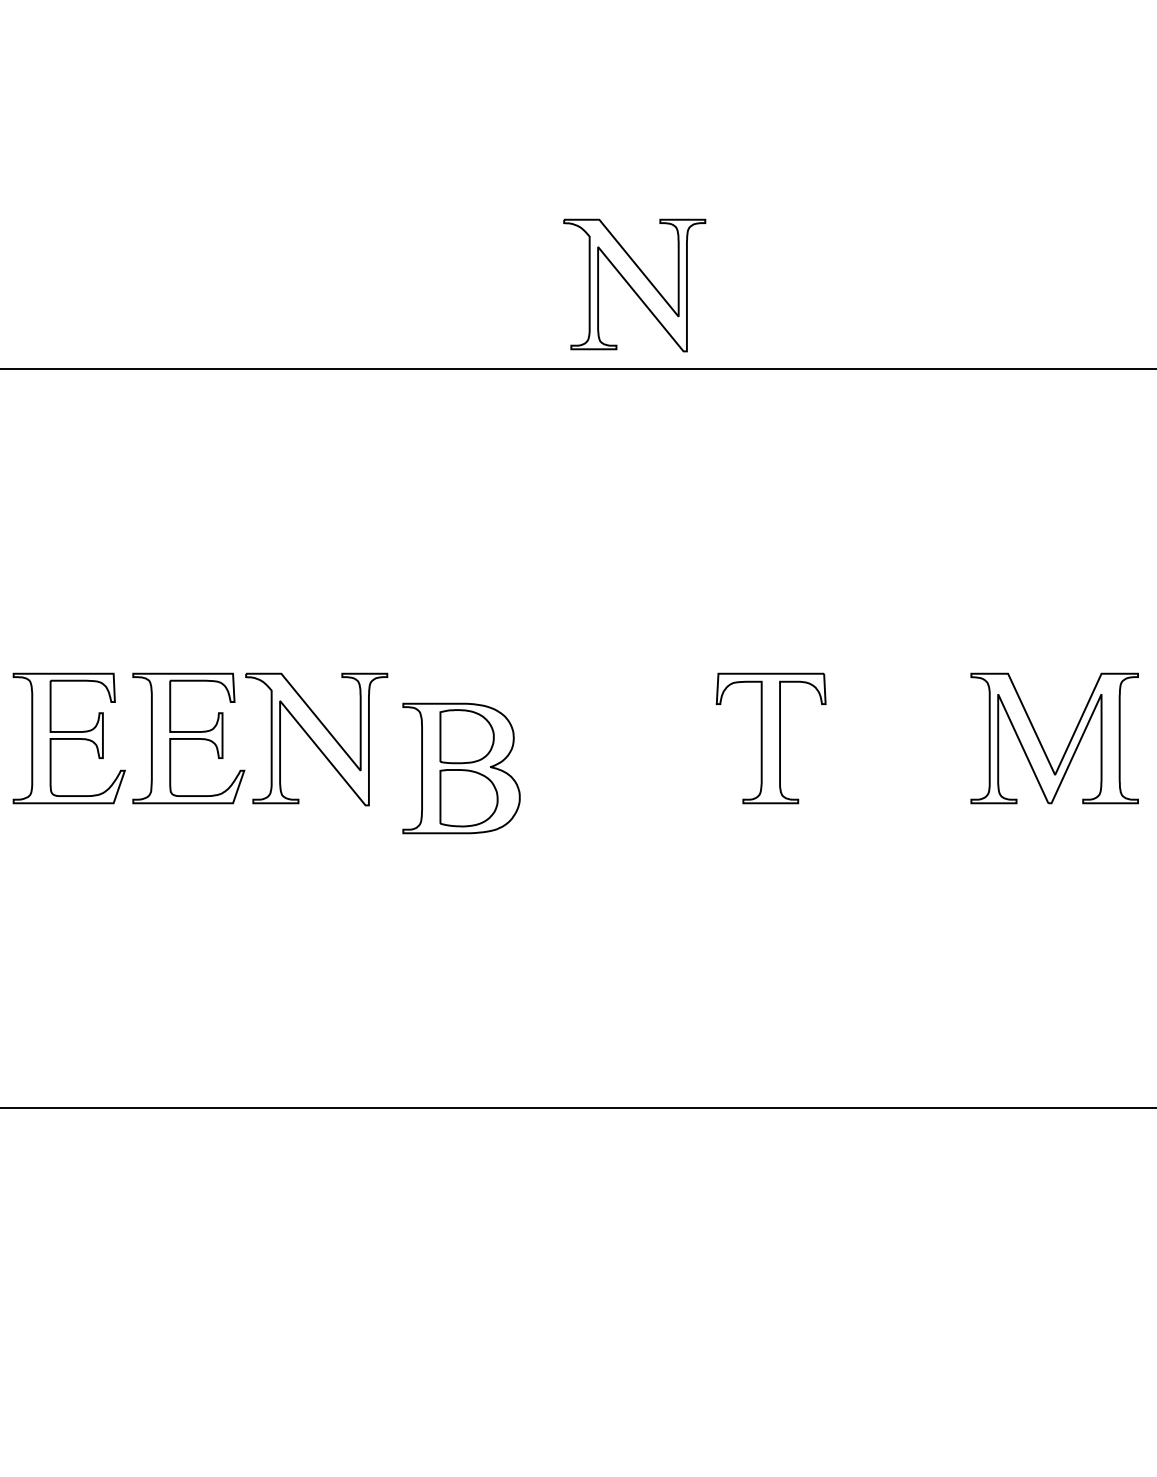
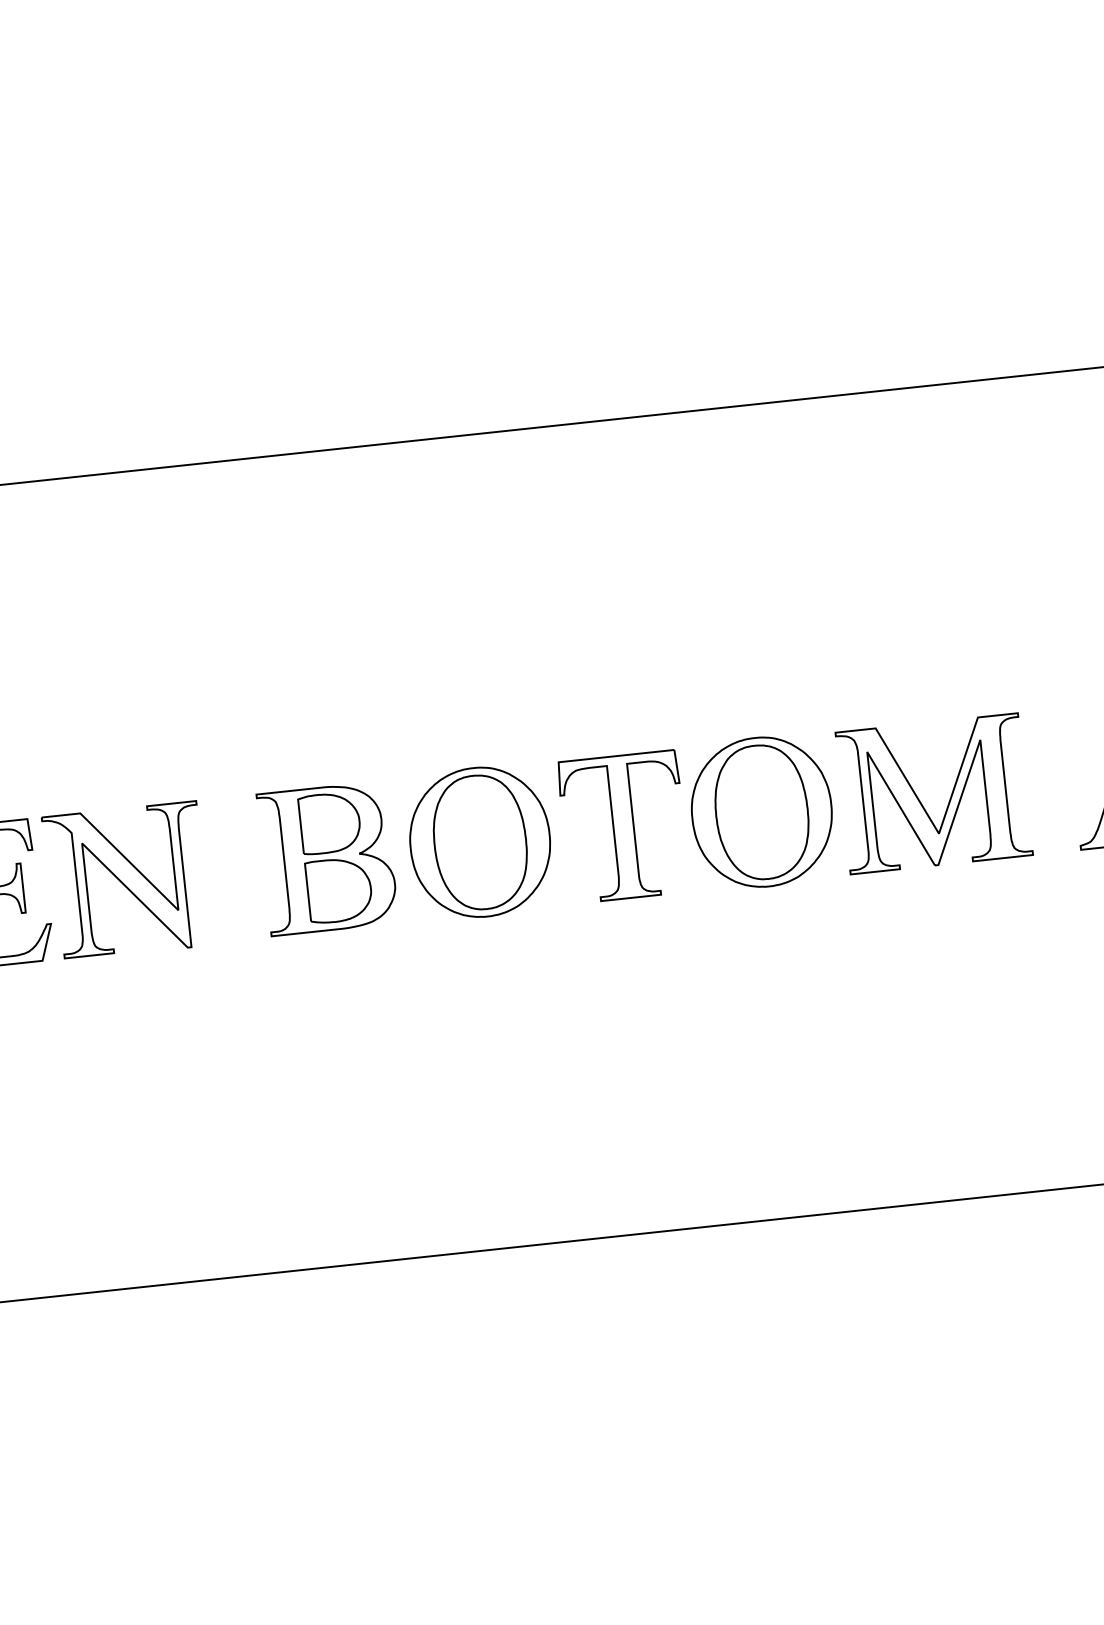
part: (634, 285) -> (421, 347), removed
part: (639, 738) -> (479, 842), added
part: (897, 738) -> (762, 812), added
part: (461, 768) -> (327, 858), moved

